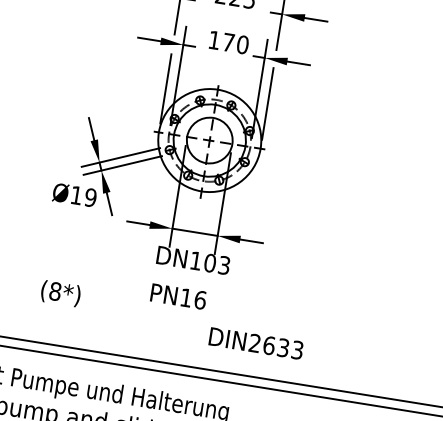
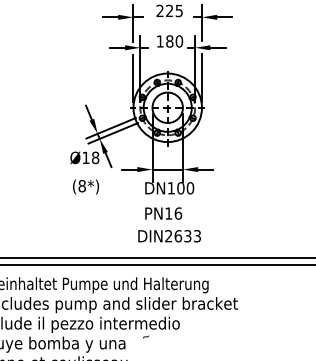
text: (228, 42) -> (169, 41), 170 -> 180
text: (90, 197) -> (95, 157), Ø19 -> Ø18
text: (224, 265) -> (190, 188), DN103 -> DN100
text: (61, 293) -> (86, 186), moved
text: (256, 343) -> (169, 236), moved

